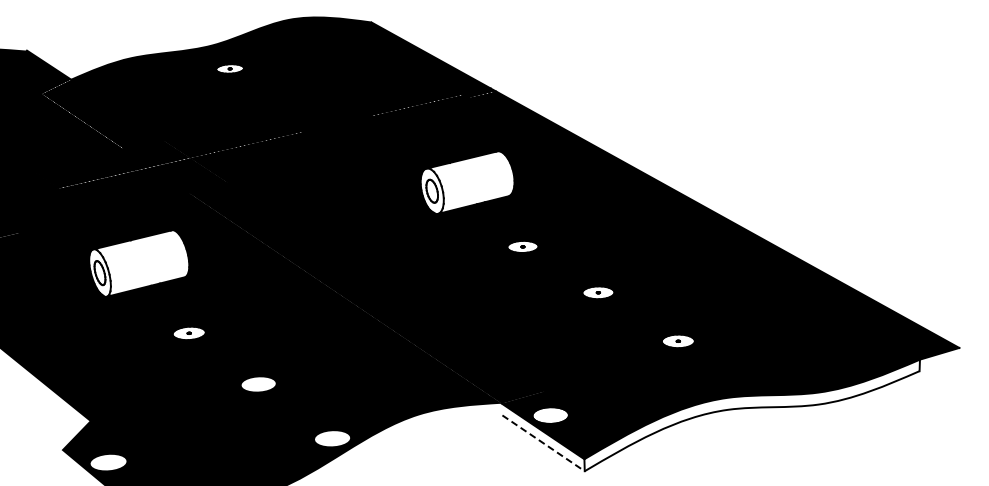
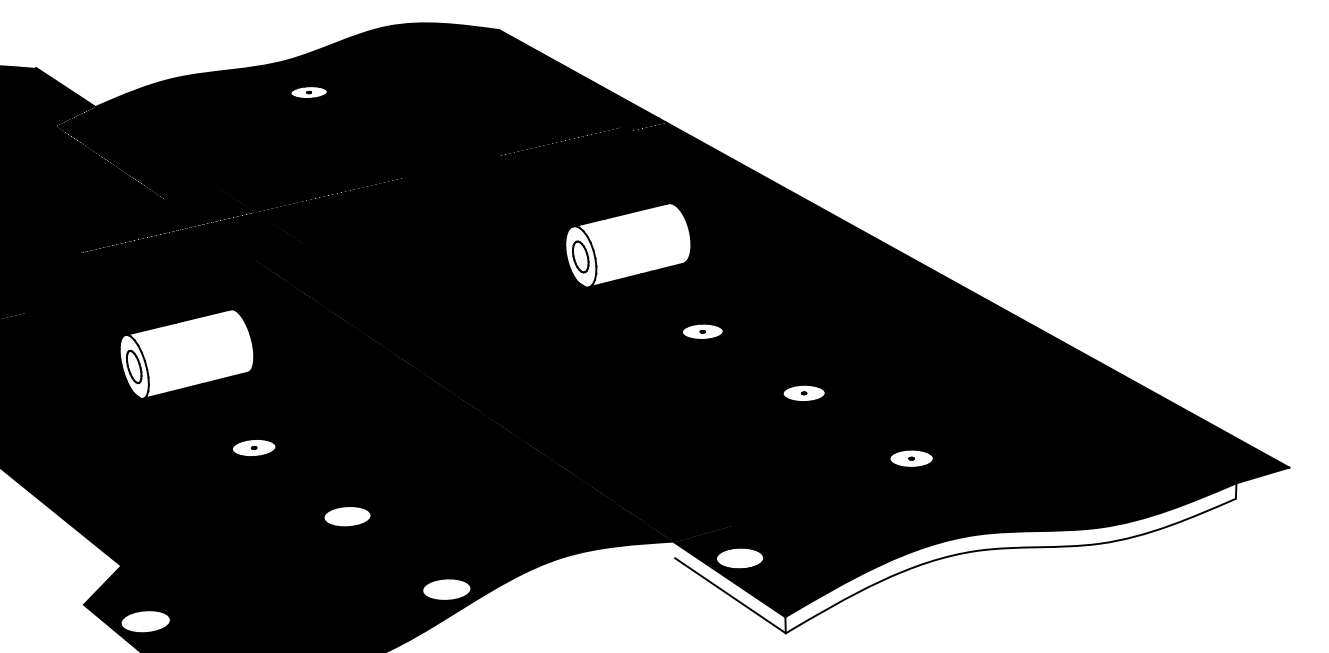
line: (543, 443) -> (730, 596), dashed -> solid

